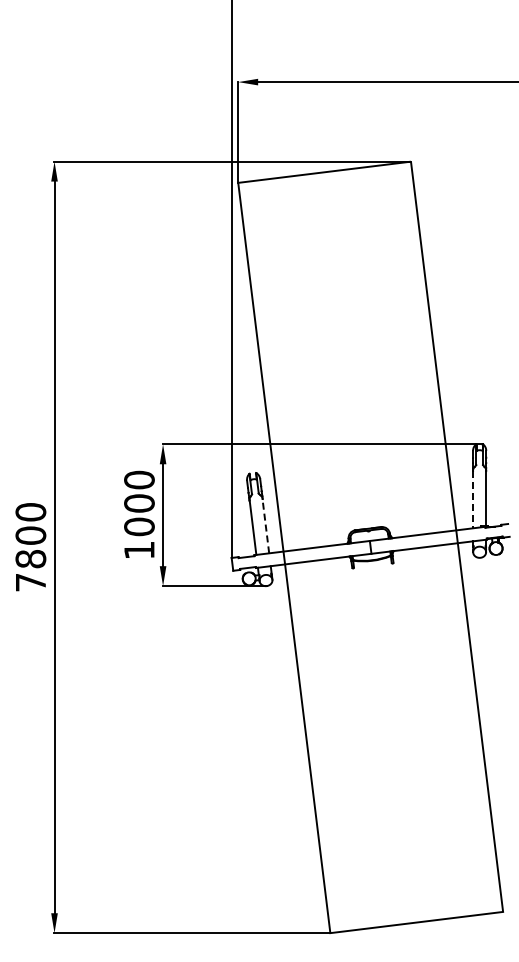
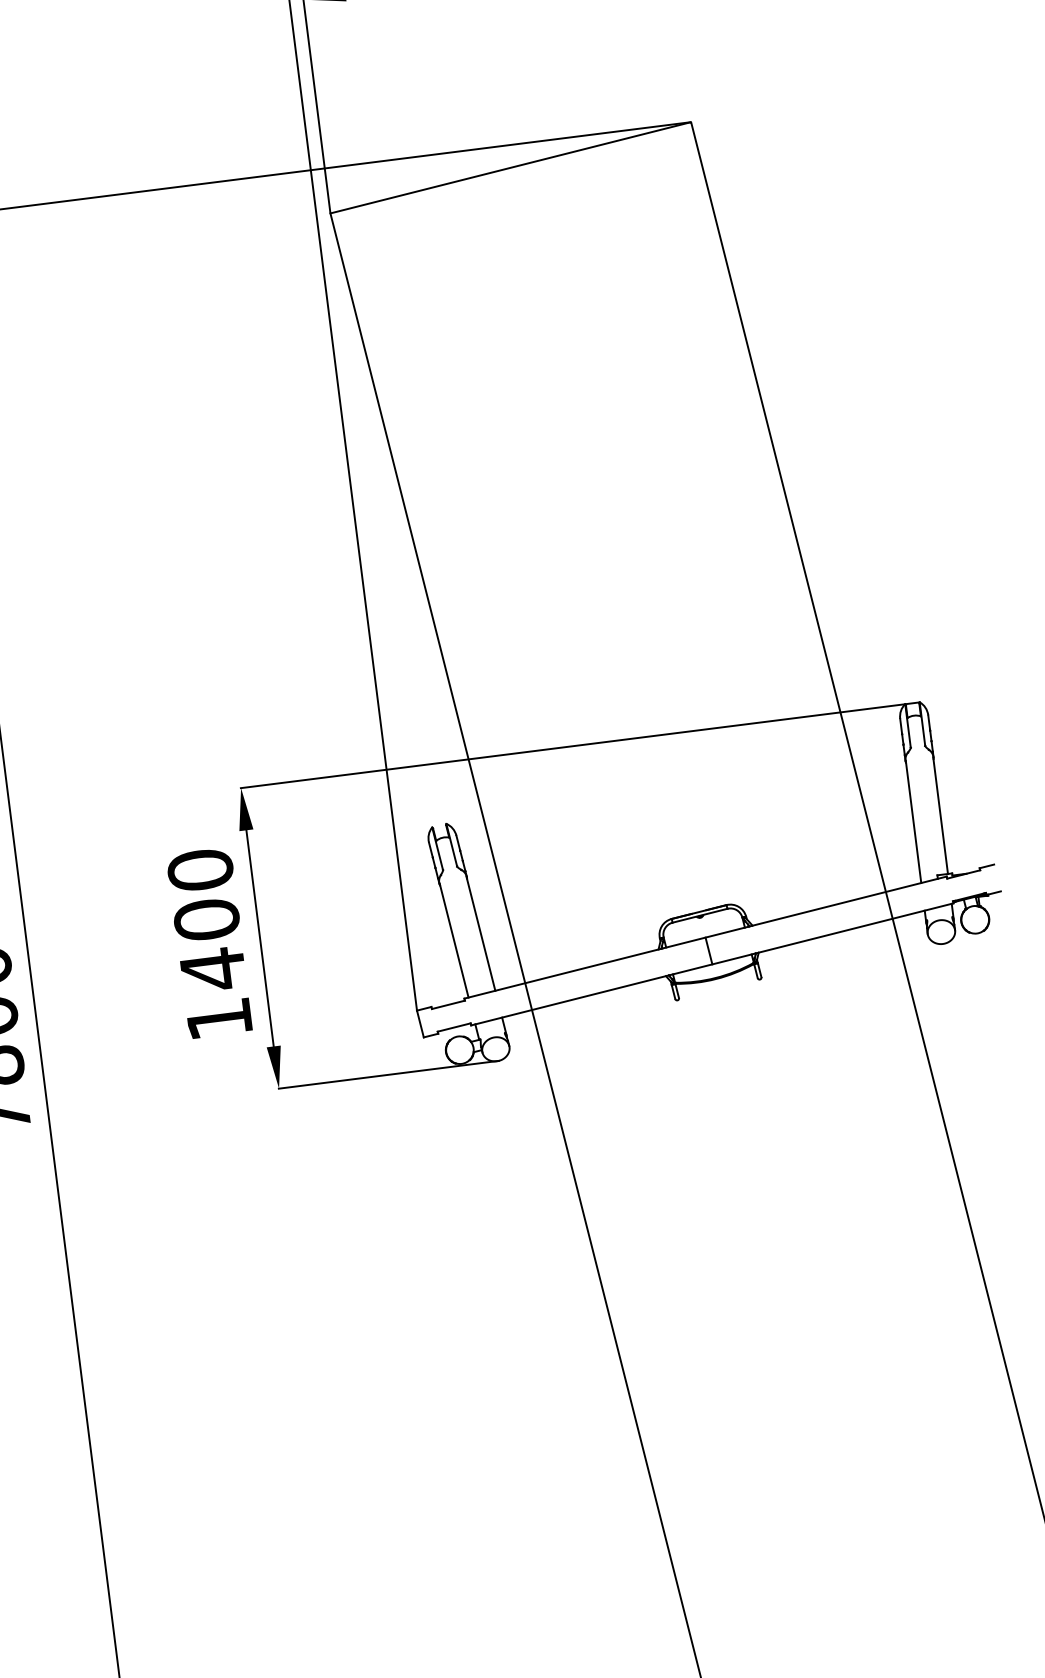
line: (473, 499) -> (914, 821), dashed -> solid
line: (265, 525) -> (480, 932), dashed -> solid
text: (139, 526) -> (213, 968), 1000 -> 1400

